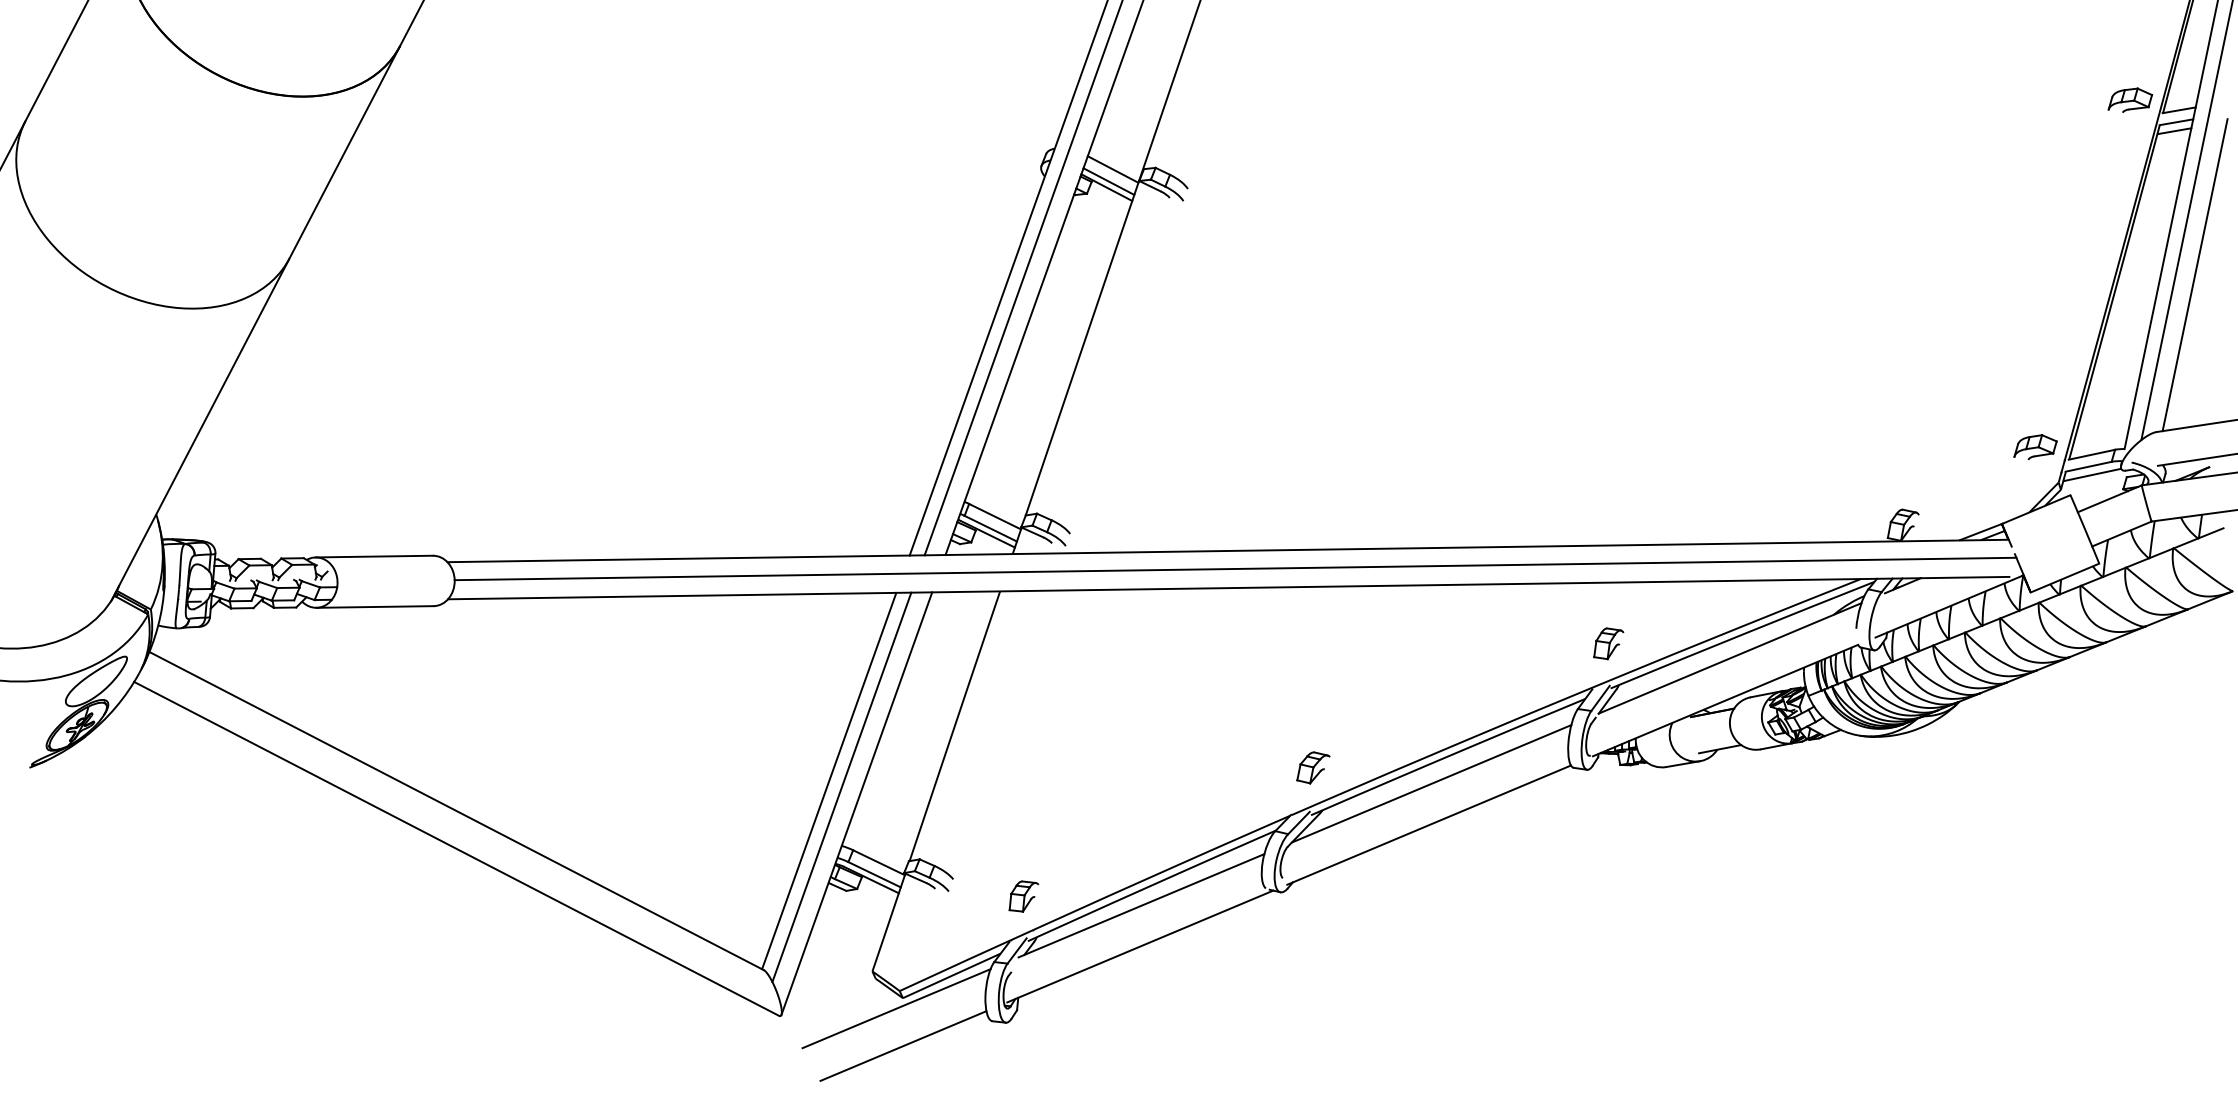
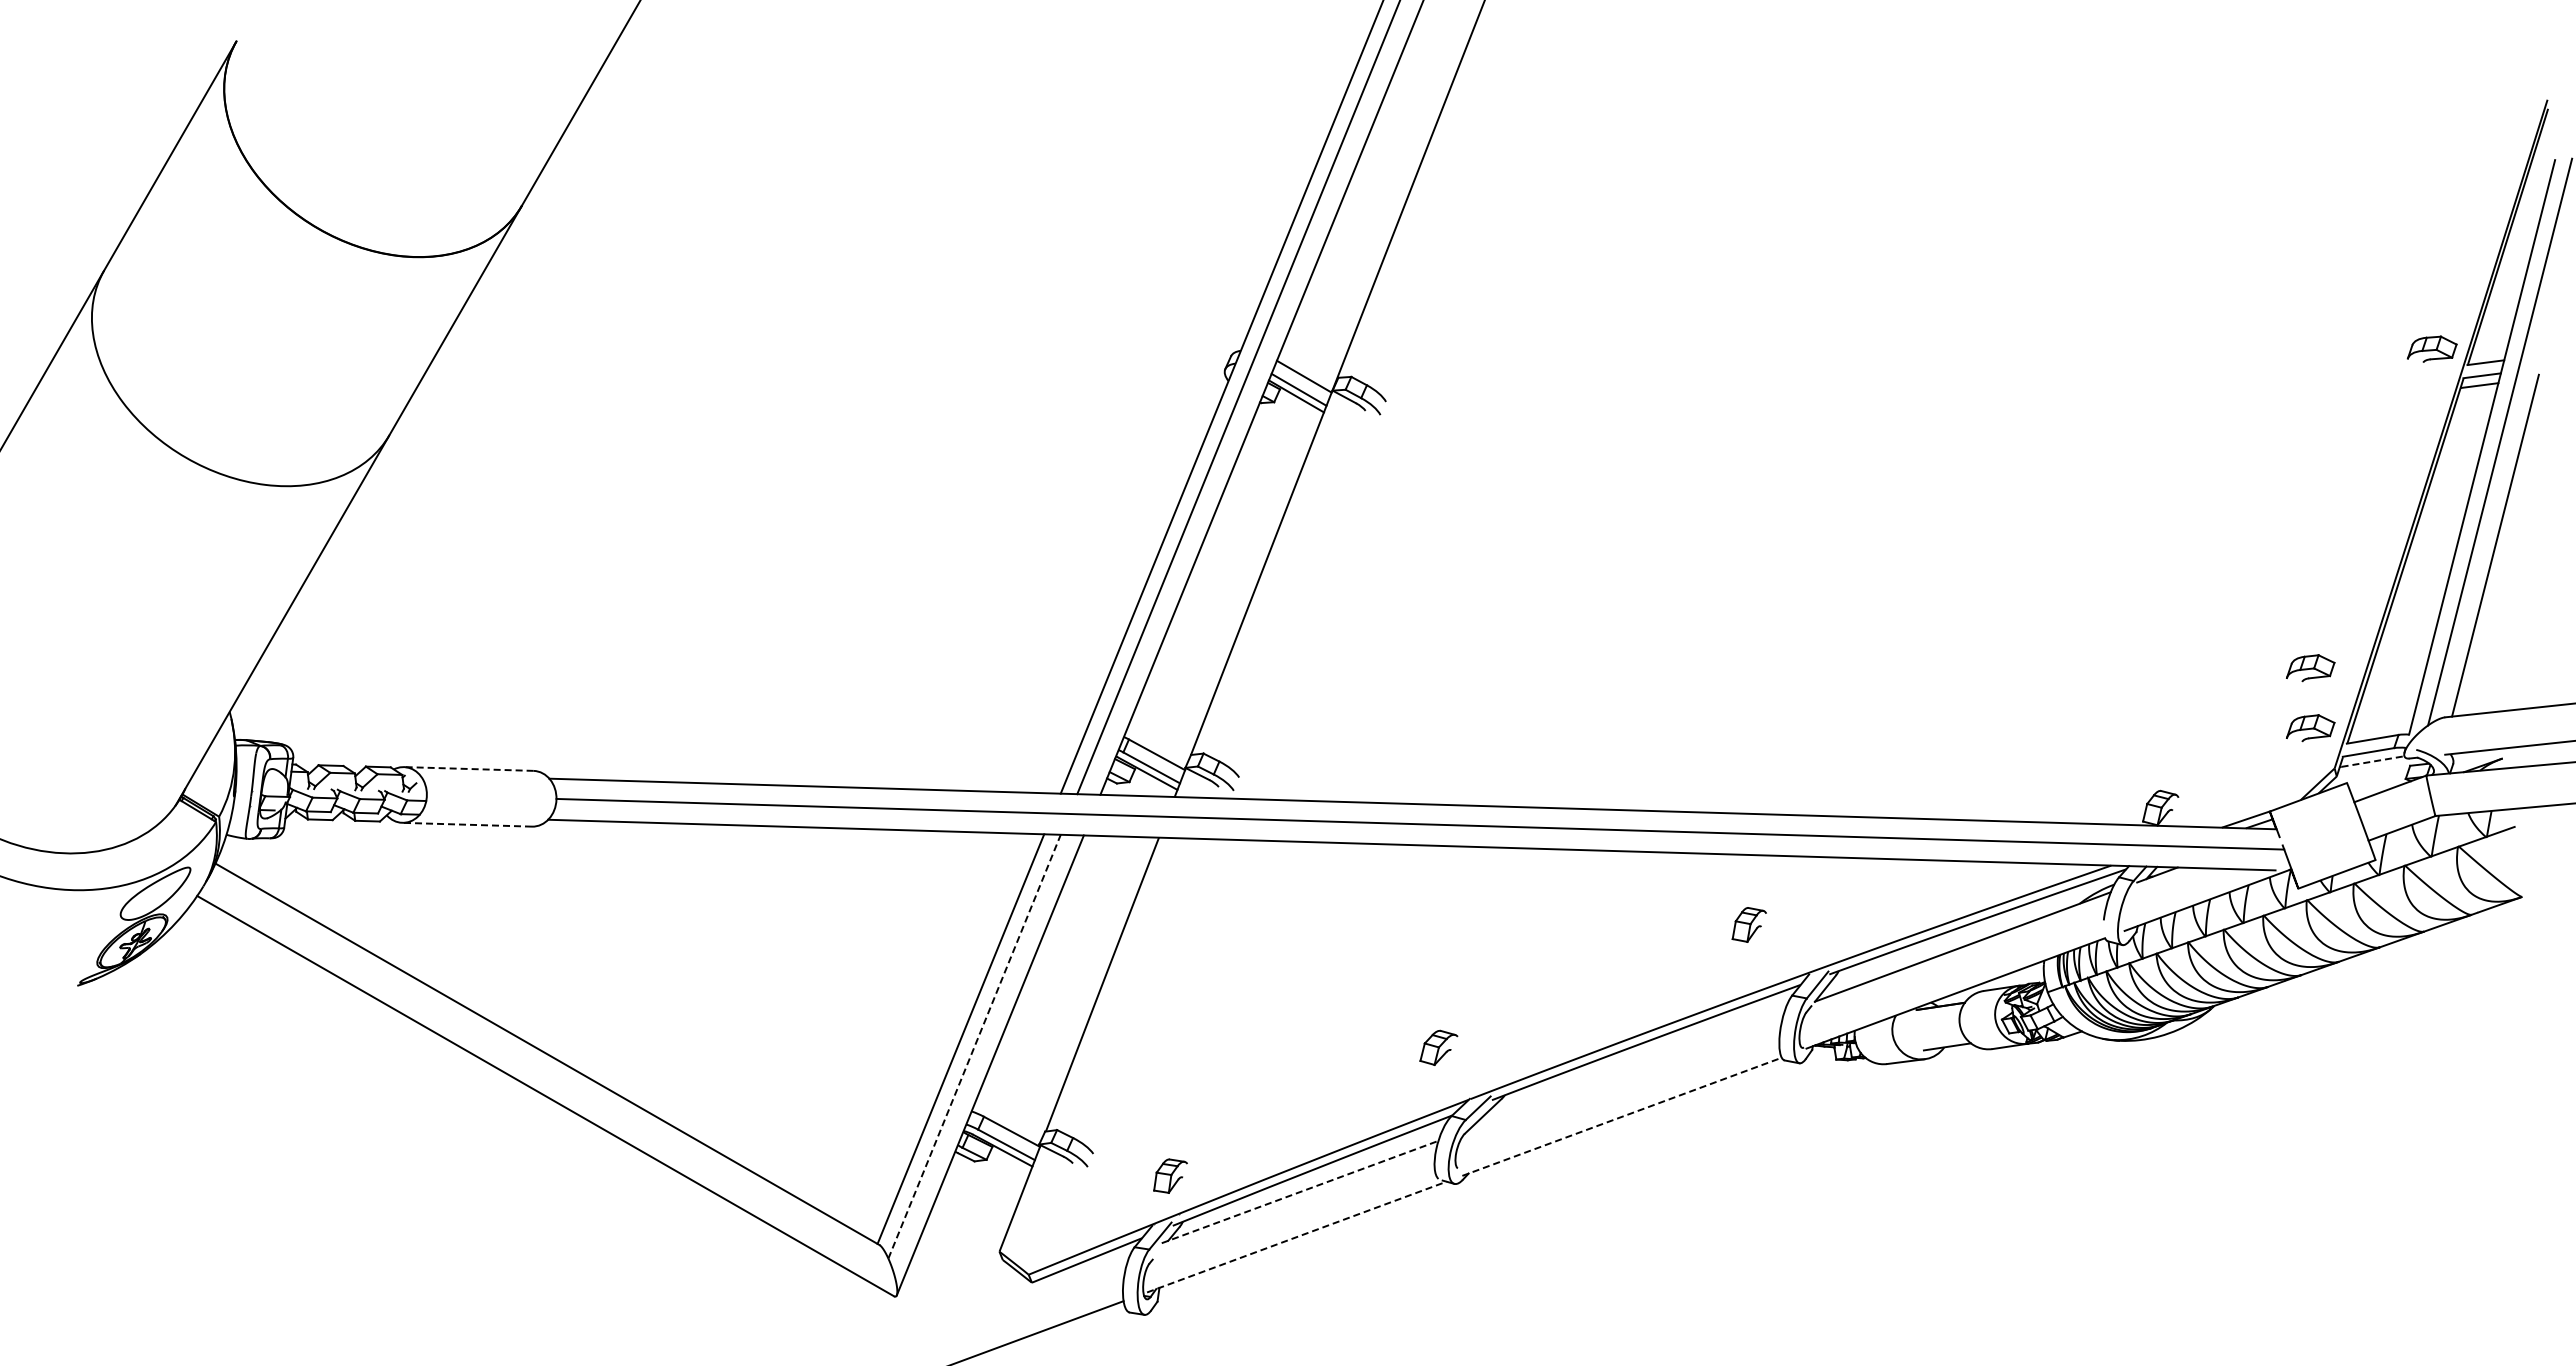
part: (2032, 393) -> (2310, 668), added
line: (2092, 474) -> (2372, 761), solid -> dashed
line: (374, 556) -> (468, 768), solid -> dashed
line: (375, 606) -> (467, 824), solid -> dashed
part: (1607, 643) -> (1748, 924), moved
part: (1313, 767) -> (1438, 1047), moved
line: (1431, 784) -> (1626, 1071), removed
line: (841, 787) -> (974, 1046), solid -> dashed
line: (1429, 824) -> (1622, 1116), solid -> dashed
line: (1141, 906) -> (1300, 1192), solid -> dashed
line: (1140, 946) -> (1296, 1237), solid -> dashed
line: (896, 1008) -> (1024, 1293), removed

